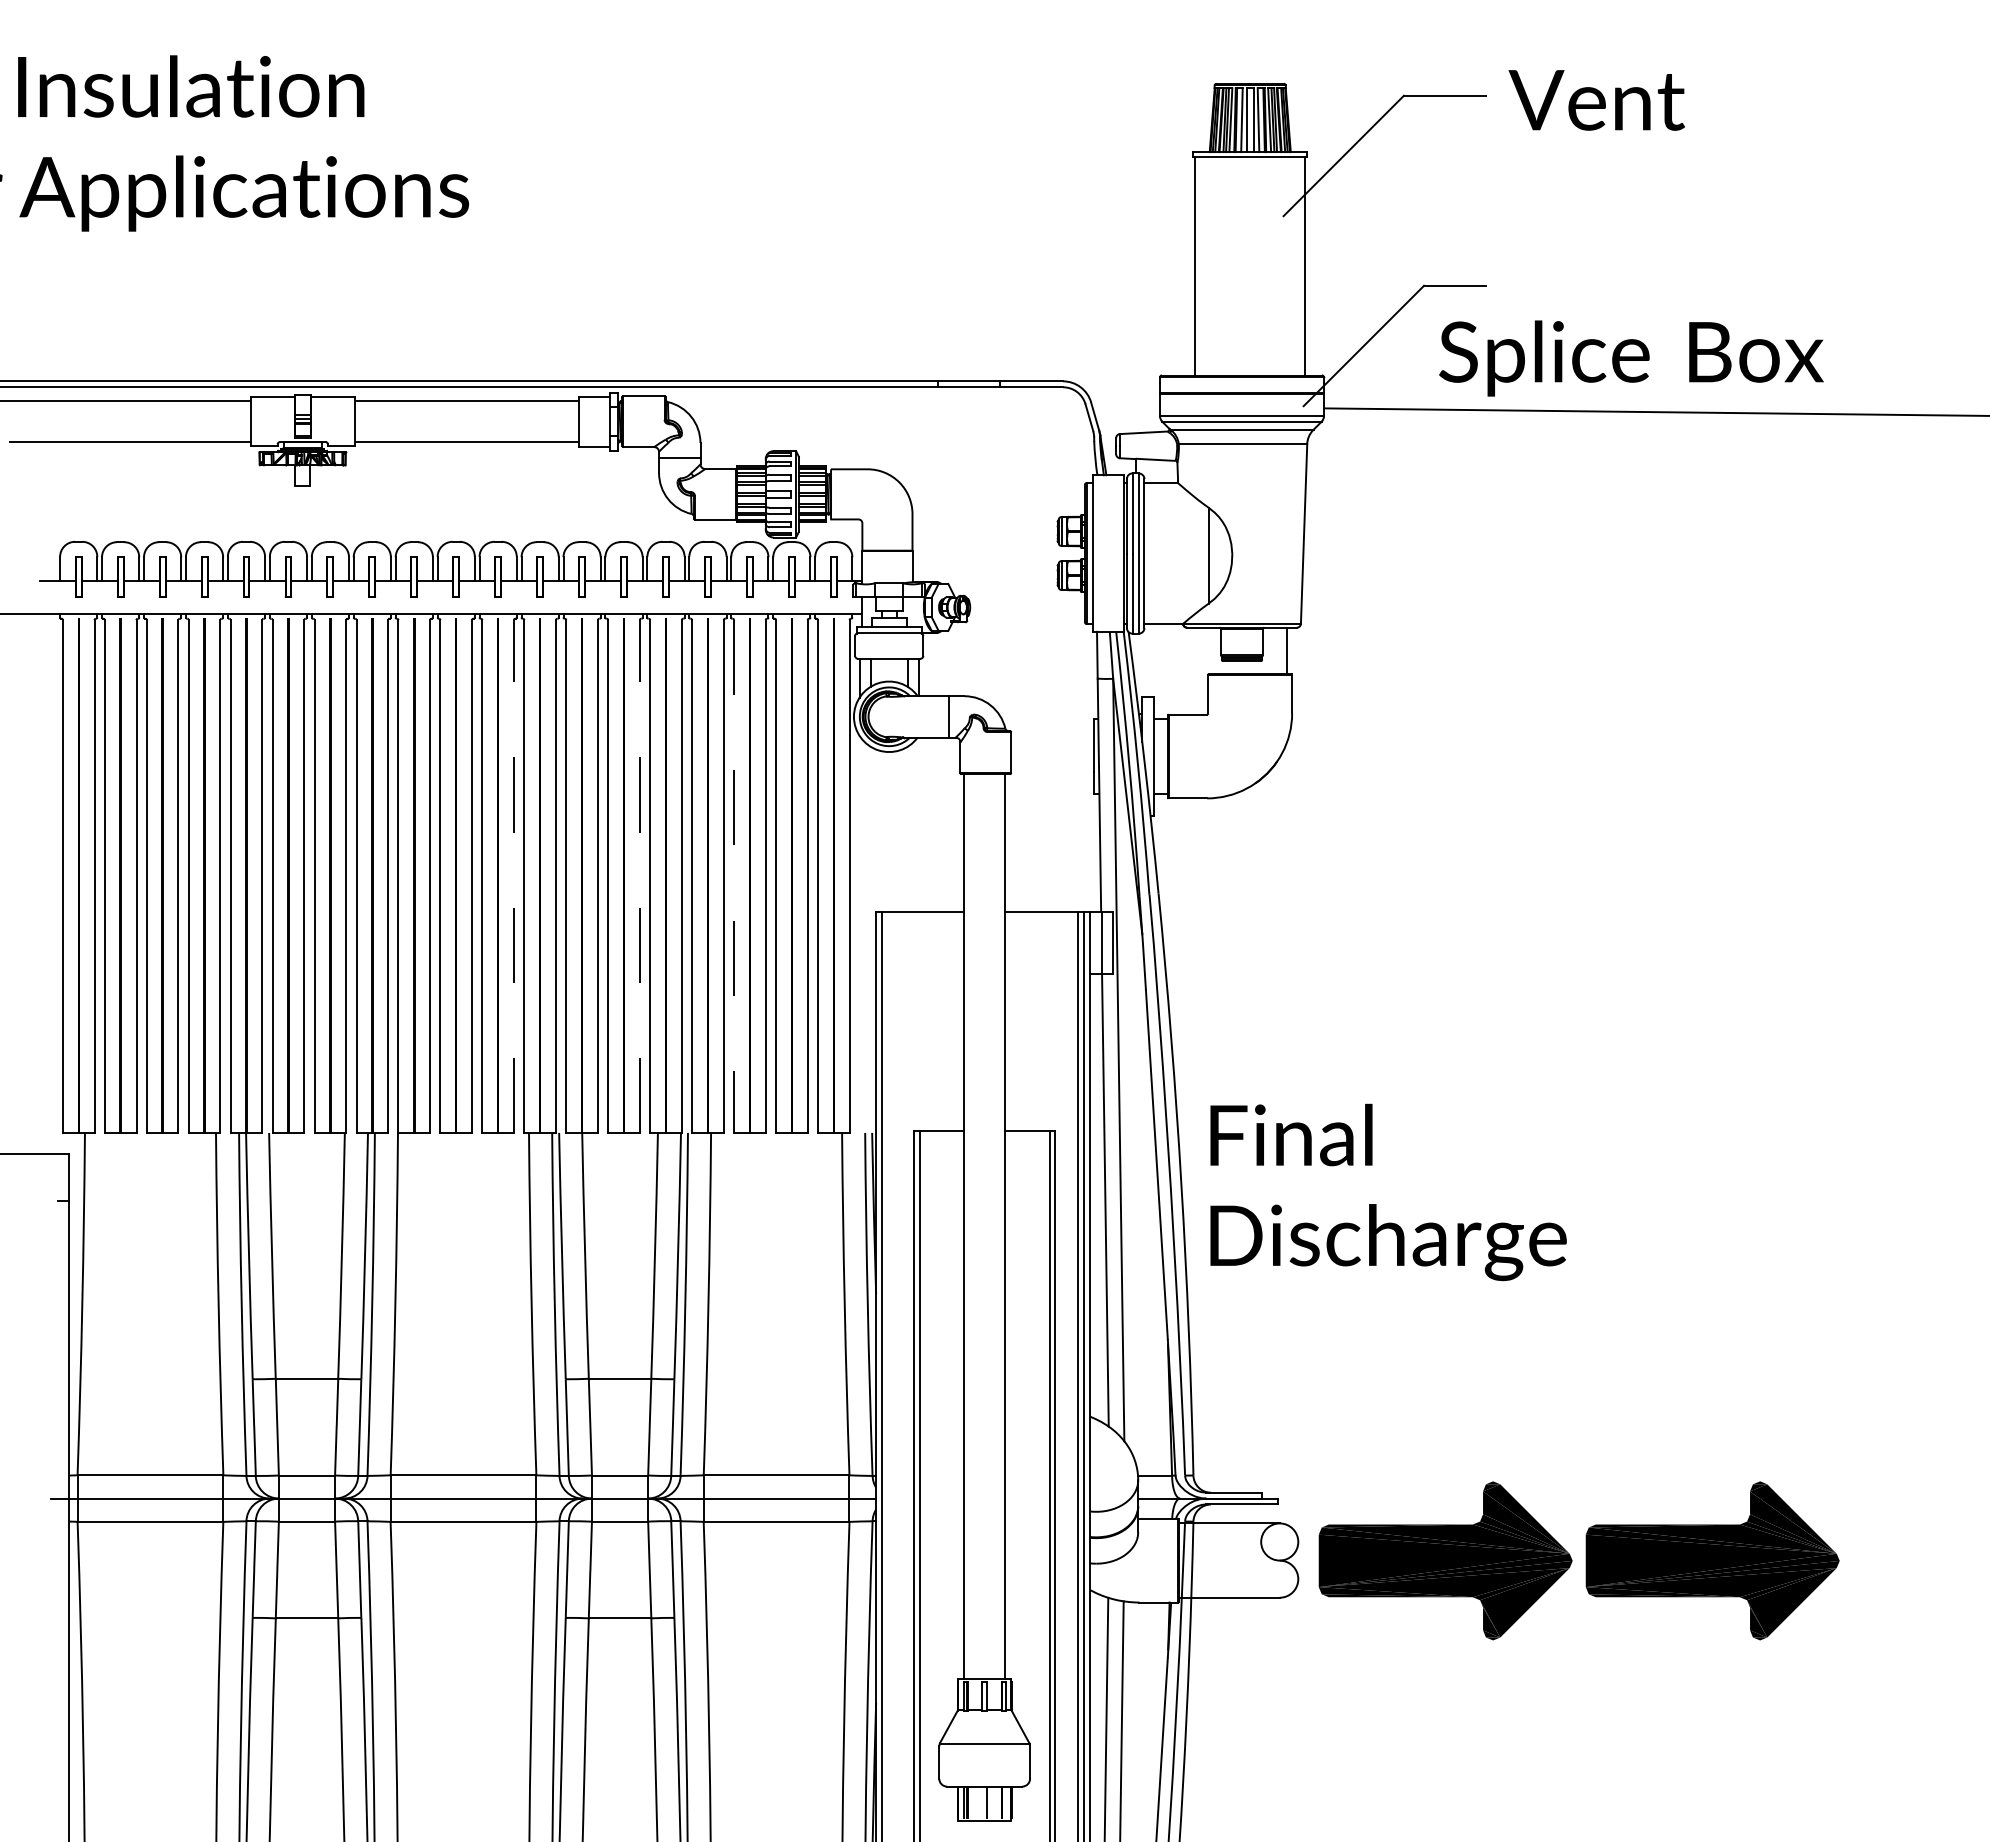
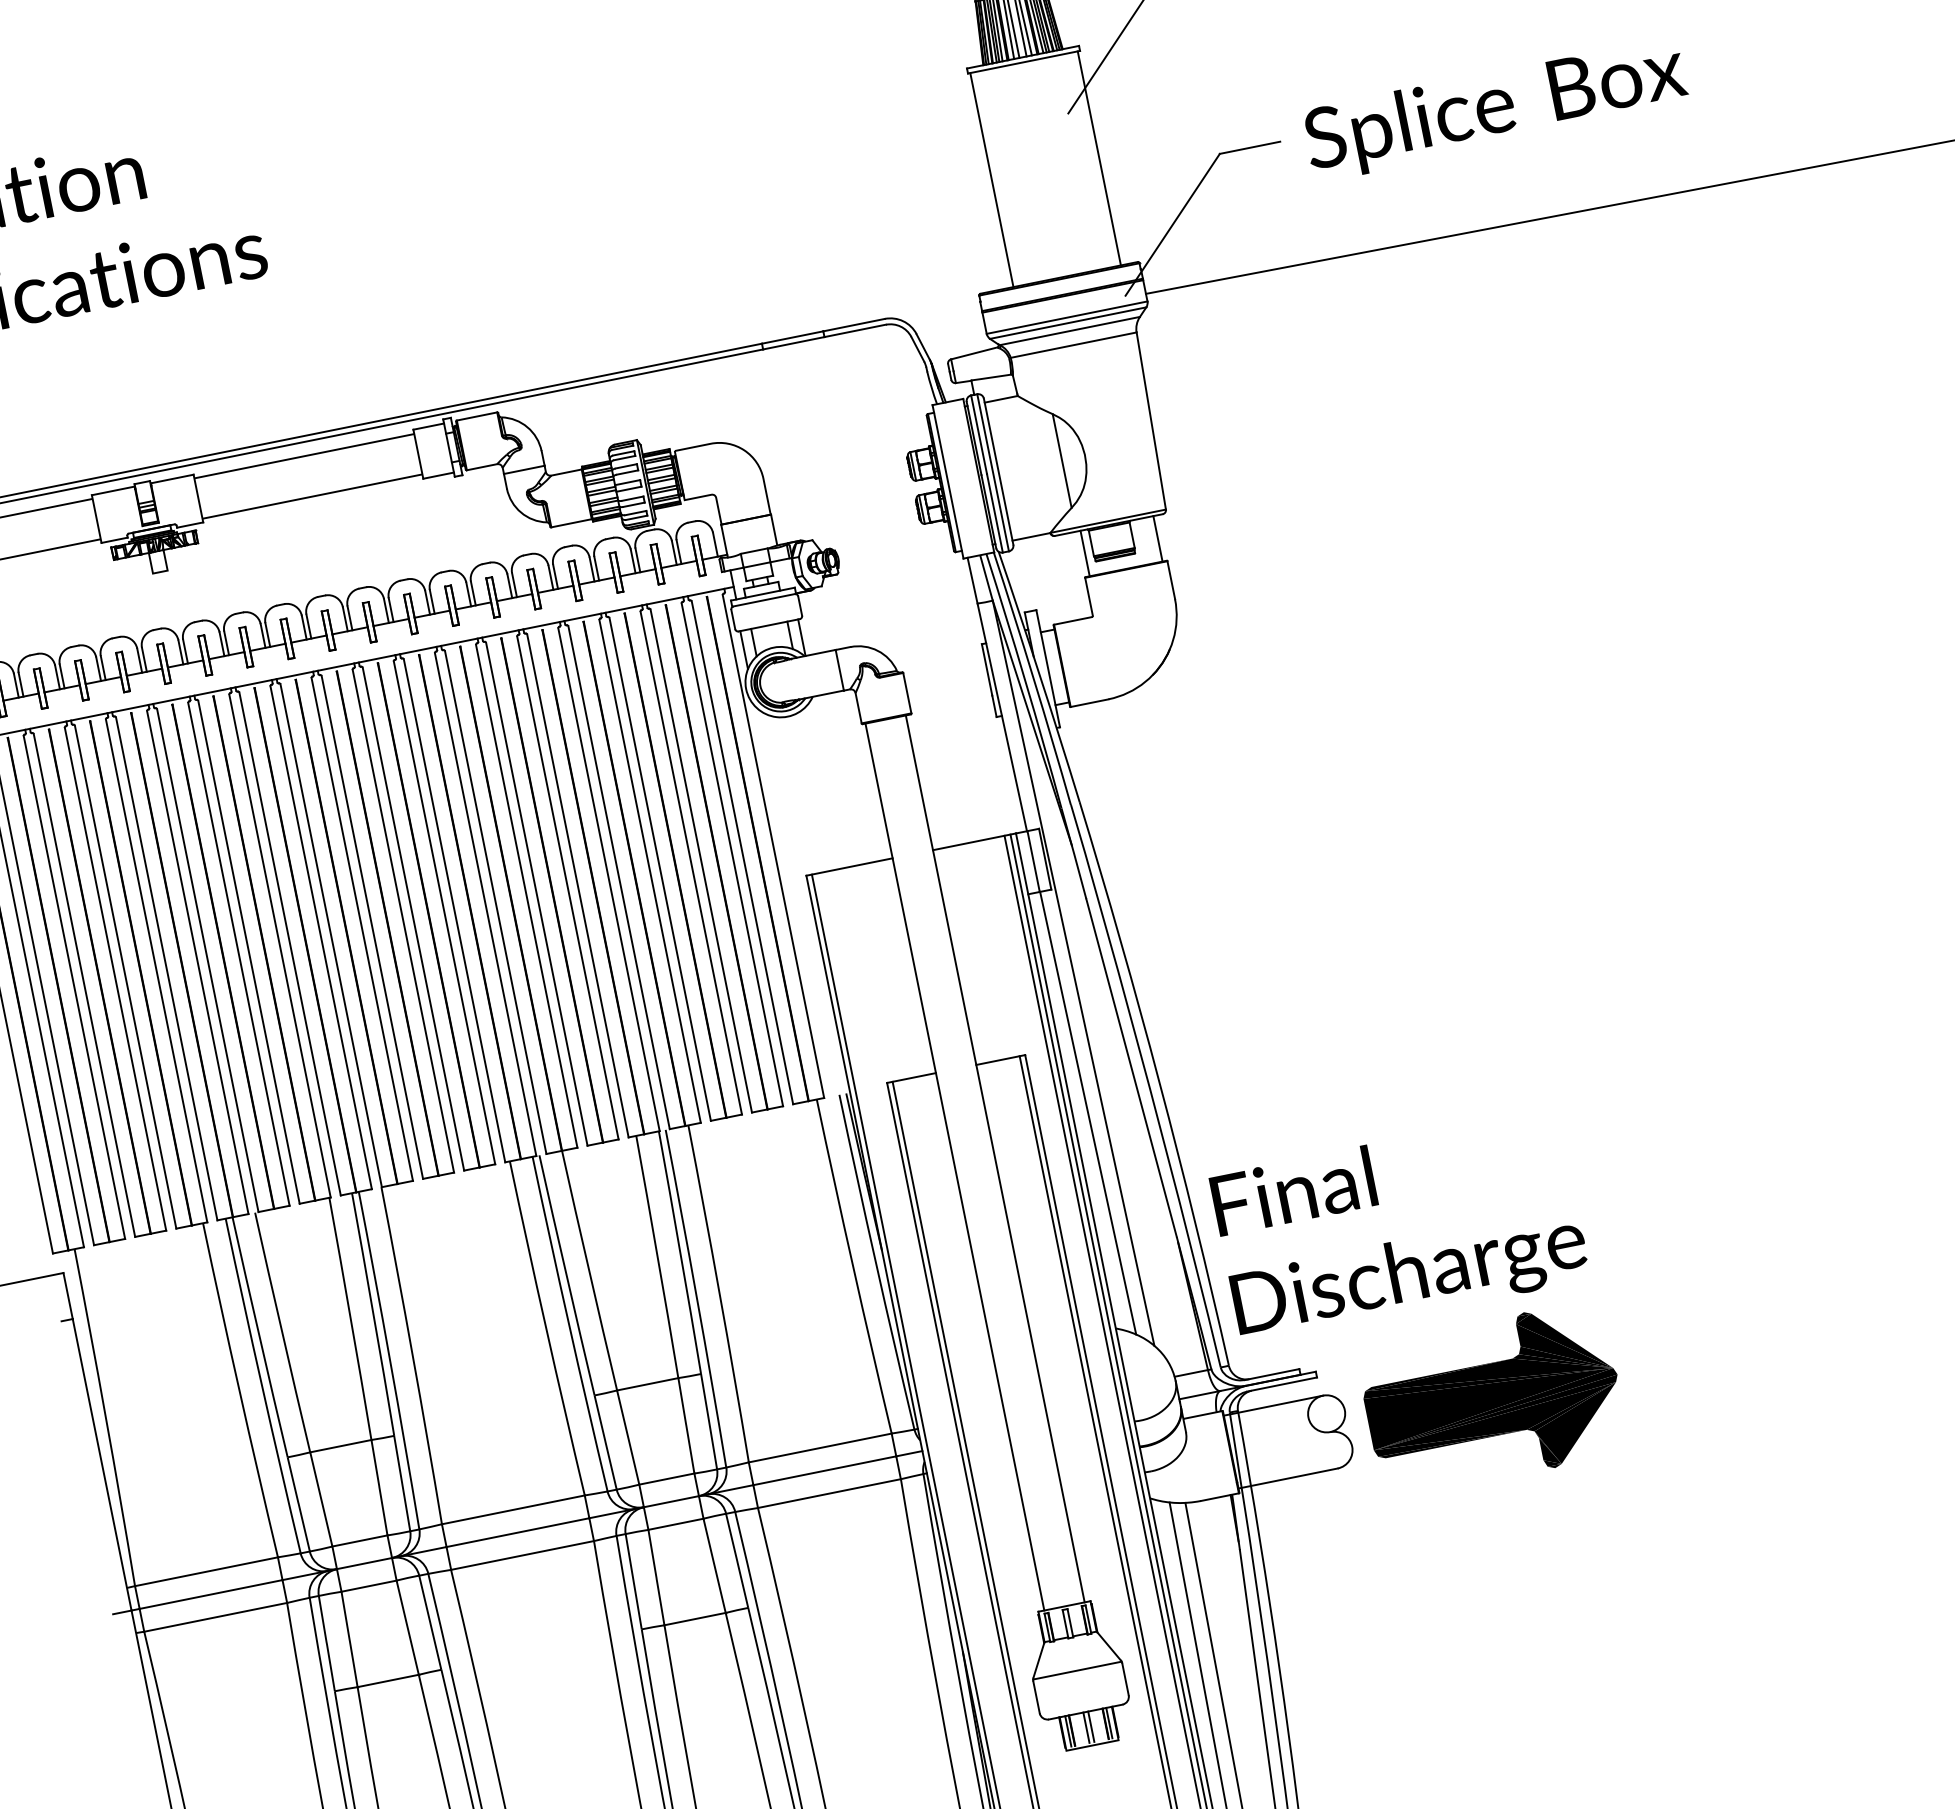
text: (1631, 358) -> (1495, 109), moved
line: (1213, 650) -> (1085, 553), added
line: (514, 876) -> (444, 912), dashed -> solid
line: (639, 876) -> (567, 888), dashed -> solid
line: (734, 876) -> (660, 869), dashed -> solid
text: (1388, 1192) -> (1400, 1228), moved
part: (1712, 1560) -> (1754, 1346), removed
line: (982, 1801) -> (1086, 1727), added
line: (1005, 1801) -> (1109, 1722), added

